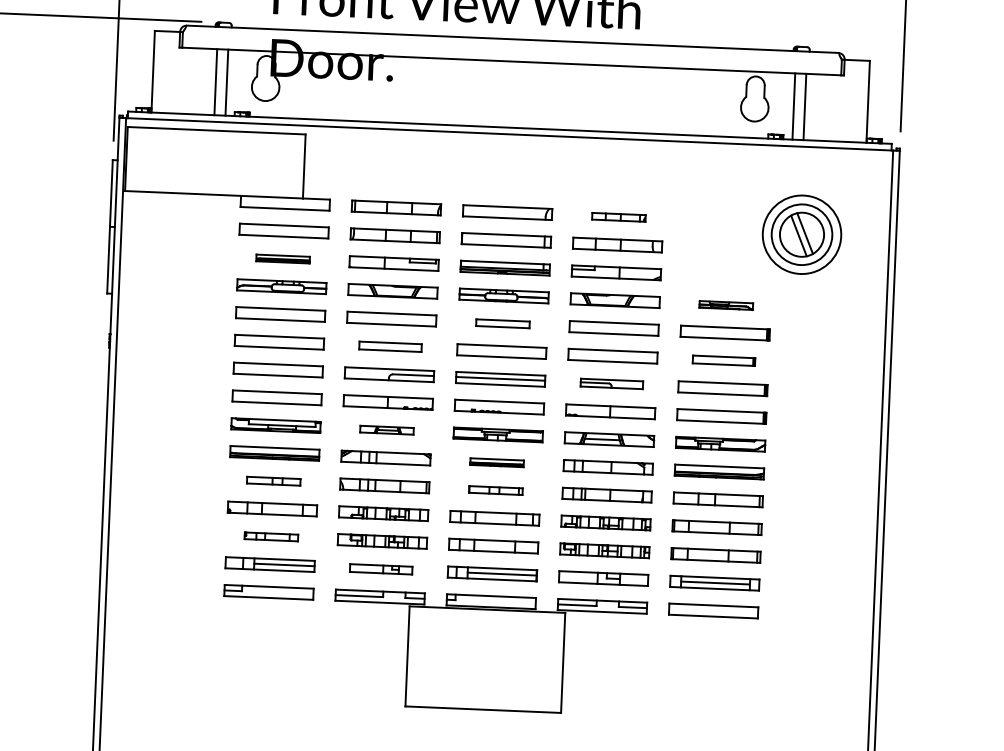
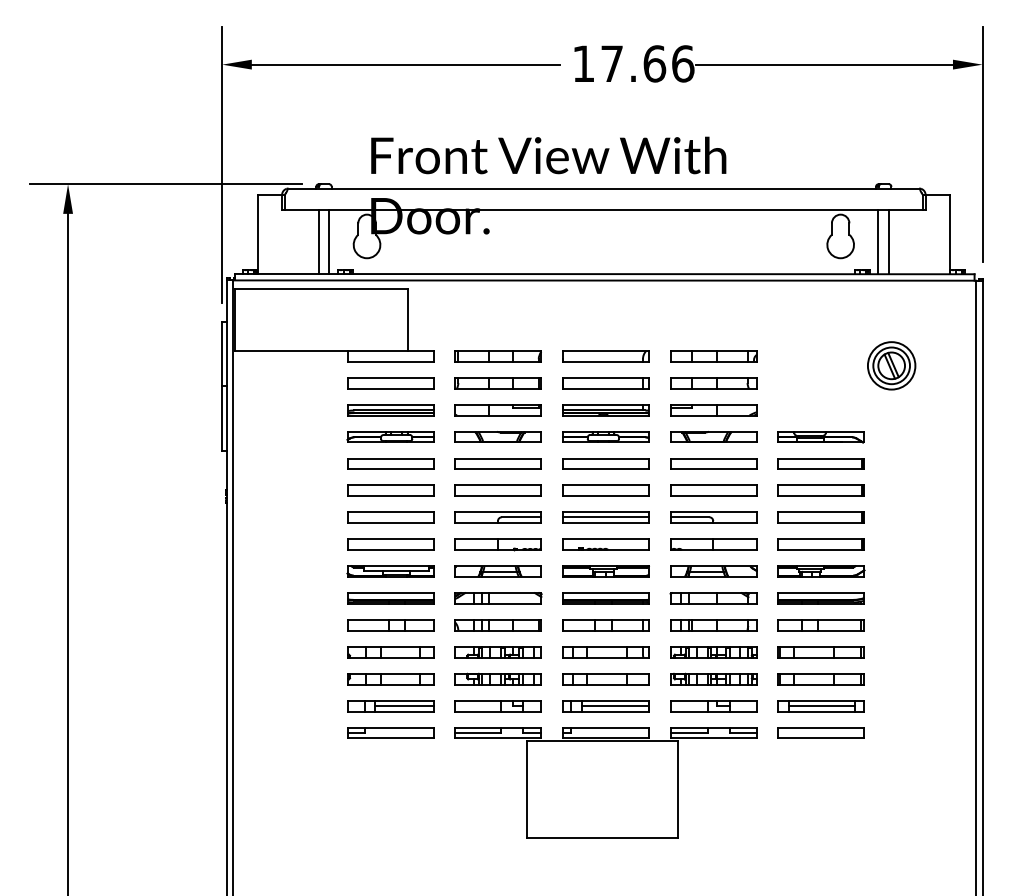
part: (618, 217) -> (713, 356), size x1.67
part: (802, 234) -> (891, 365), size x0.62
part: (282, 259) -> (390, 410), size x1.67
part: (725, 305) -> (820, 437), size x1.67
part: (502, 323) -> (605, 463), size x1.67
part: (389, 346) -> (497, 490), size x1.43
part: (723, 360) -> (820, 490), size x1.43
part: (611, 383) -> (713, 517), size x1.43
part: (386, 430) -> (497, 571), size x1.67
part: (496, 462) -> (605, 598), size x1.67
part: (273, 481) -> (390, 625), size x1.67
part: (495, 490) -> (605, 625), size x1.67
part: (271, 537) -> (390, 679), size x1.67
part: (380, 569) -> (497, 706), size x1.43

